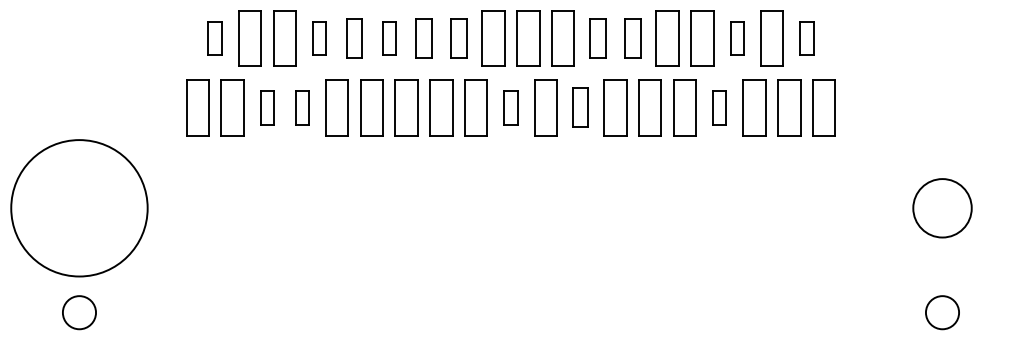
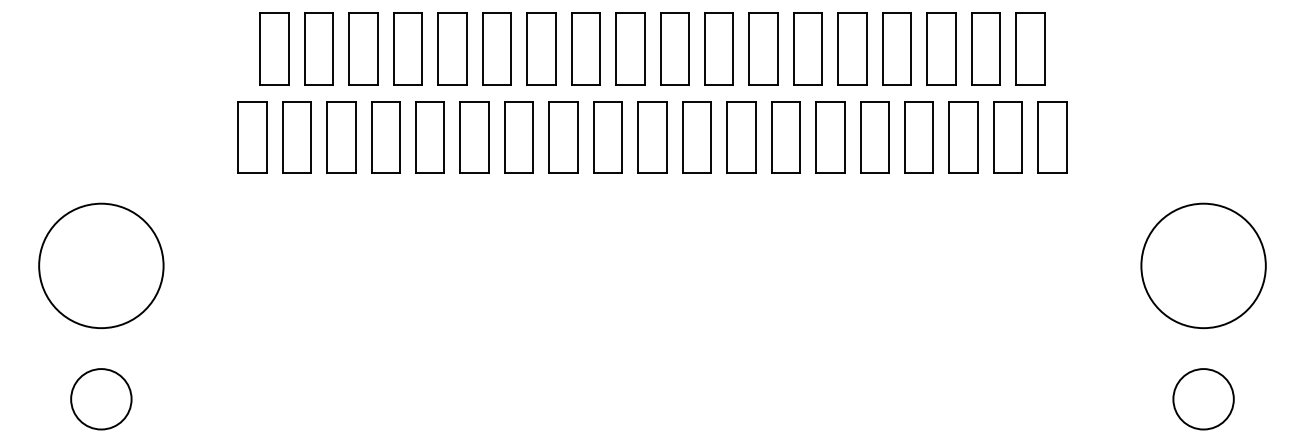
part: (215, 38) -> (274, 48), size x1.67
part: (319, 38) -> (407, 48), size x1.67
part: (354, 38) -> (452, 48), size x1.43
part: (388, 38) -> (496, 48), size x1.67
part: (424, 38) -> (541, 48), size x1.43
part: (458, 38) -> (585, 48), size x1.43
part: (597, 38) -> (763, 48), size x1.43
part: (632, 38) -> (807, 48), size x1.43
part: (737, 38) -> (941, 48), size x1.67
part: (806, 38) -> (1030, 48), size x1.67
part: (267, 107) -> (341, 137), size x1.67
part: (301, 107) -> (385, 137), size x1.67
part: (511, 107) -> (652, 137), size x1.67
part: (580, 107) -> (741, 137), size x1.43
part: (719, 107) -> (918, 137), size x1.67
circle: (79, 207) -> (101, 265), size x0.71
circle: (942, 207) -> (1203, 265), size x1.67
circle: (79, 312) -> (101, 399), size x1.43
circle: (942, 312) -> (1203, 399), size x1.43

